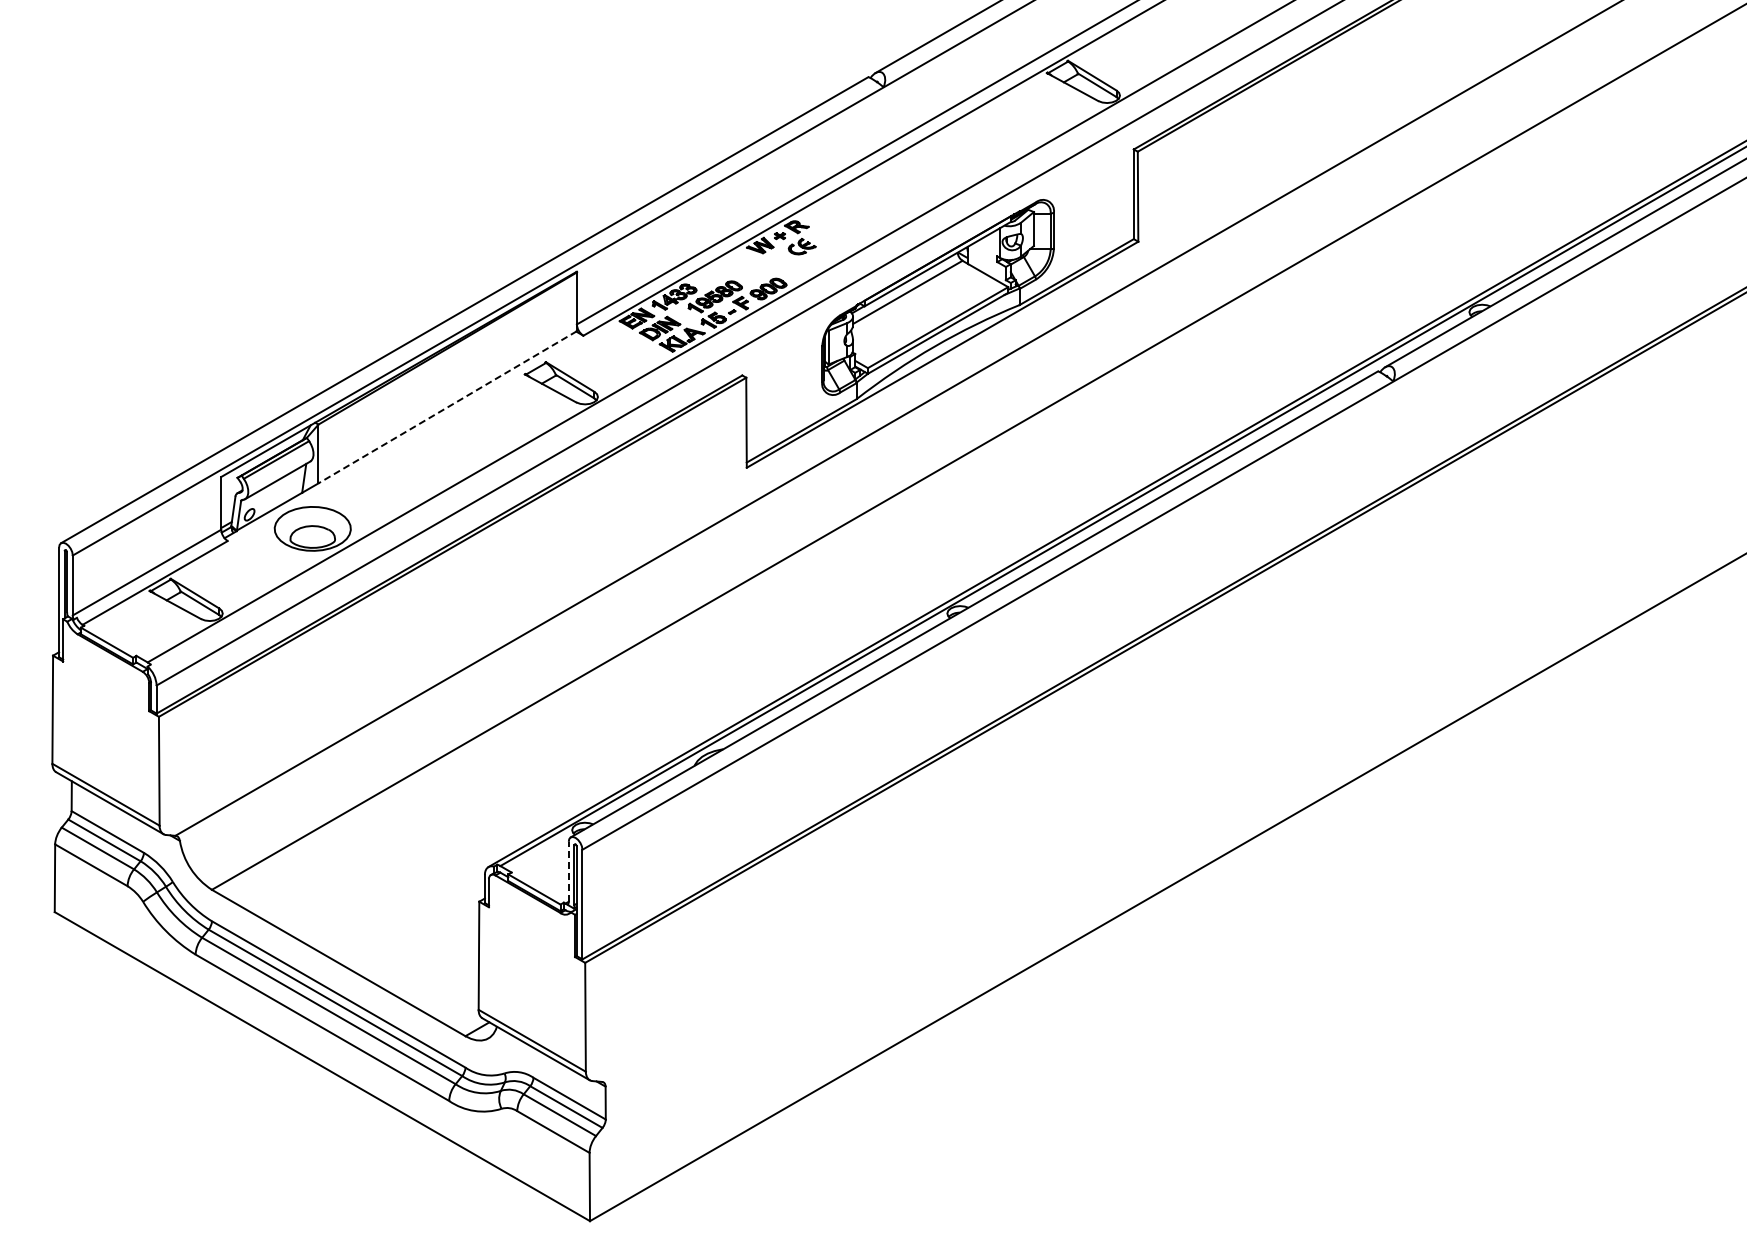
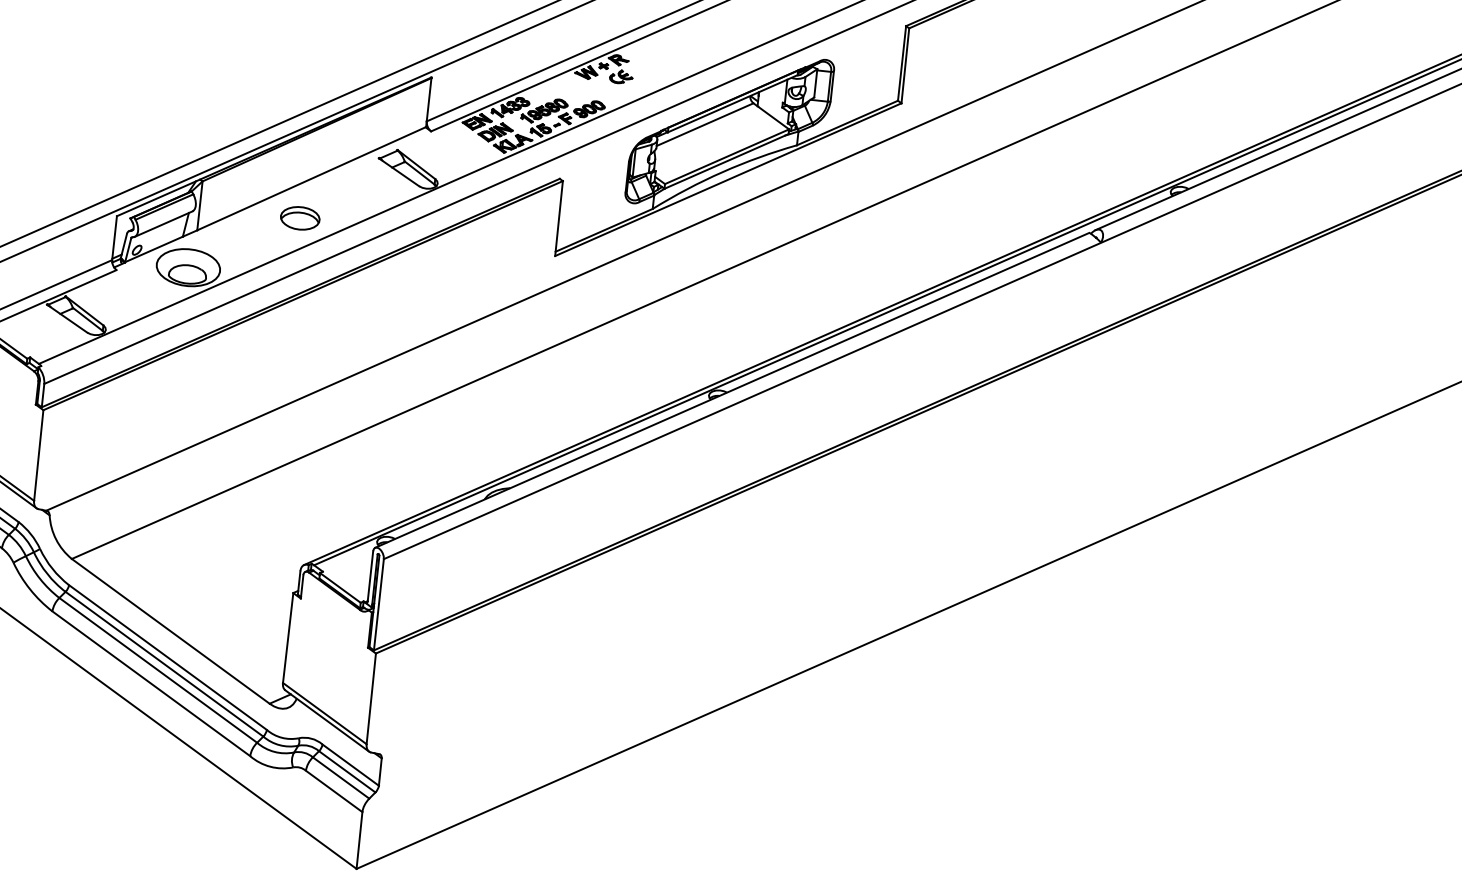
line: (447, 407) -> (311, 178), dashed -> solid
part: (439, 455) -> (300, 218), added
line: (568, 871) -> (370, 575), dashed -> solid

